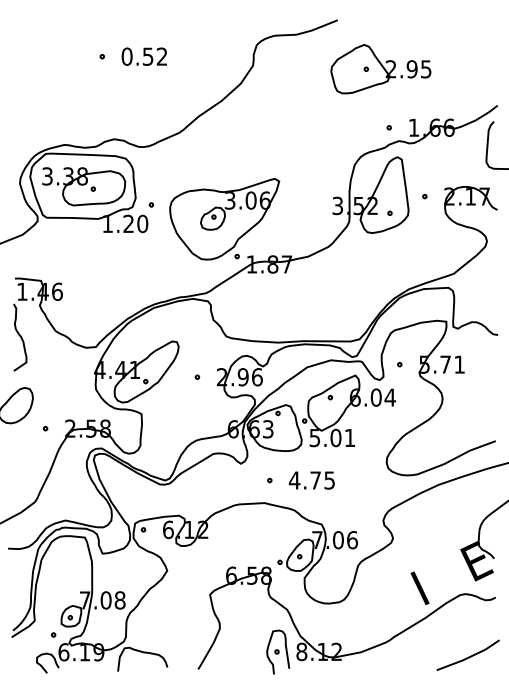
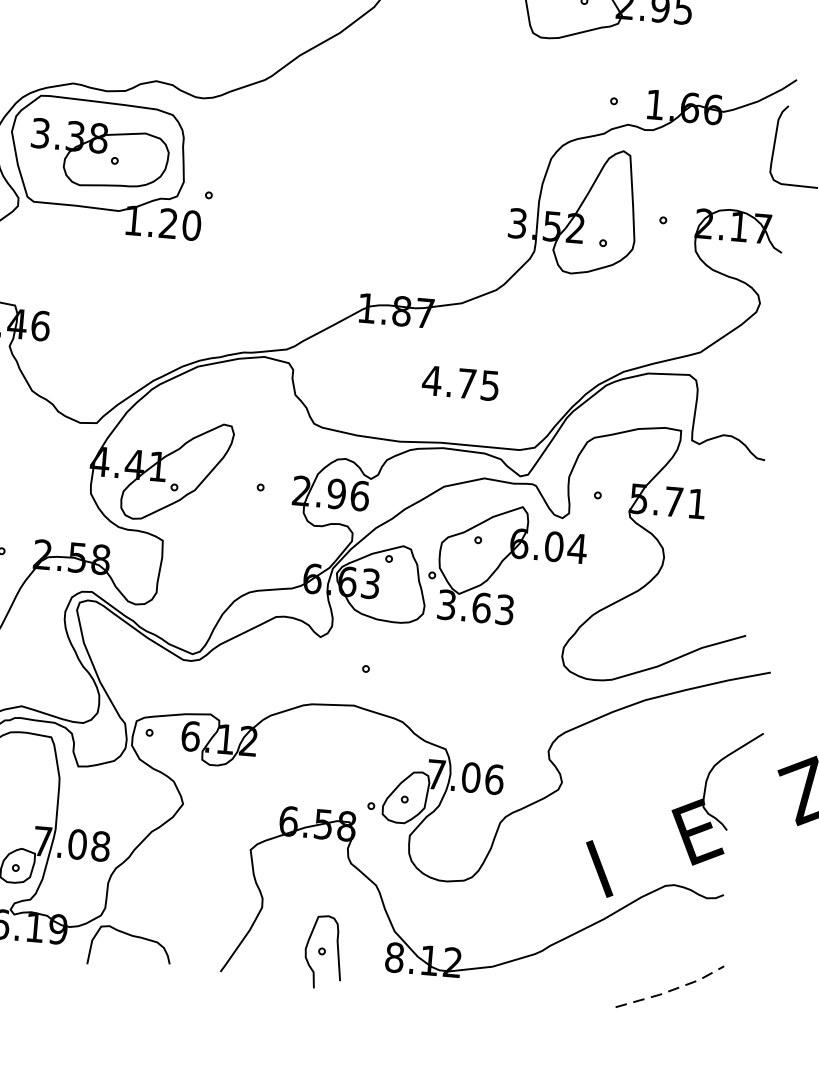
part: (224, 219) -> (327, 229), removed
text: (332, 437) -> (475, 606), 5.01 -> 3.63
text: (311, 480) -> (460, 383), moved
part: (278, 651) -> (324, 950), moved
line: (469, 657) -> (671, 990), solid -> dashed

